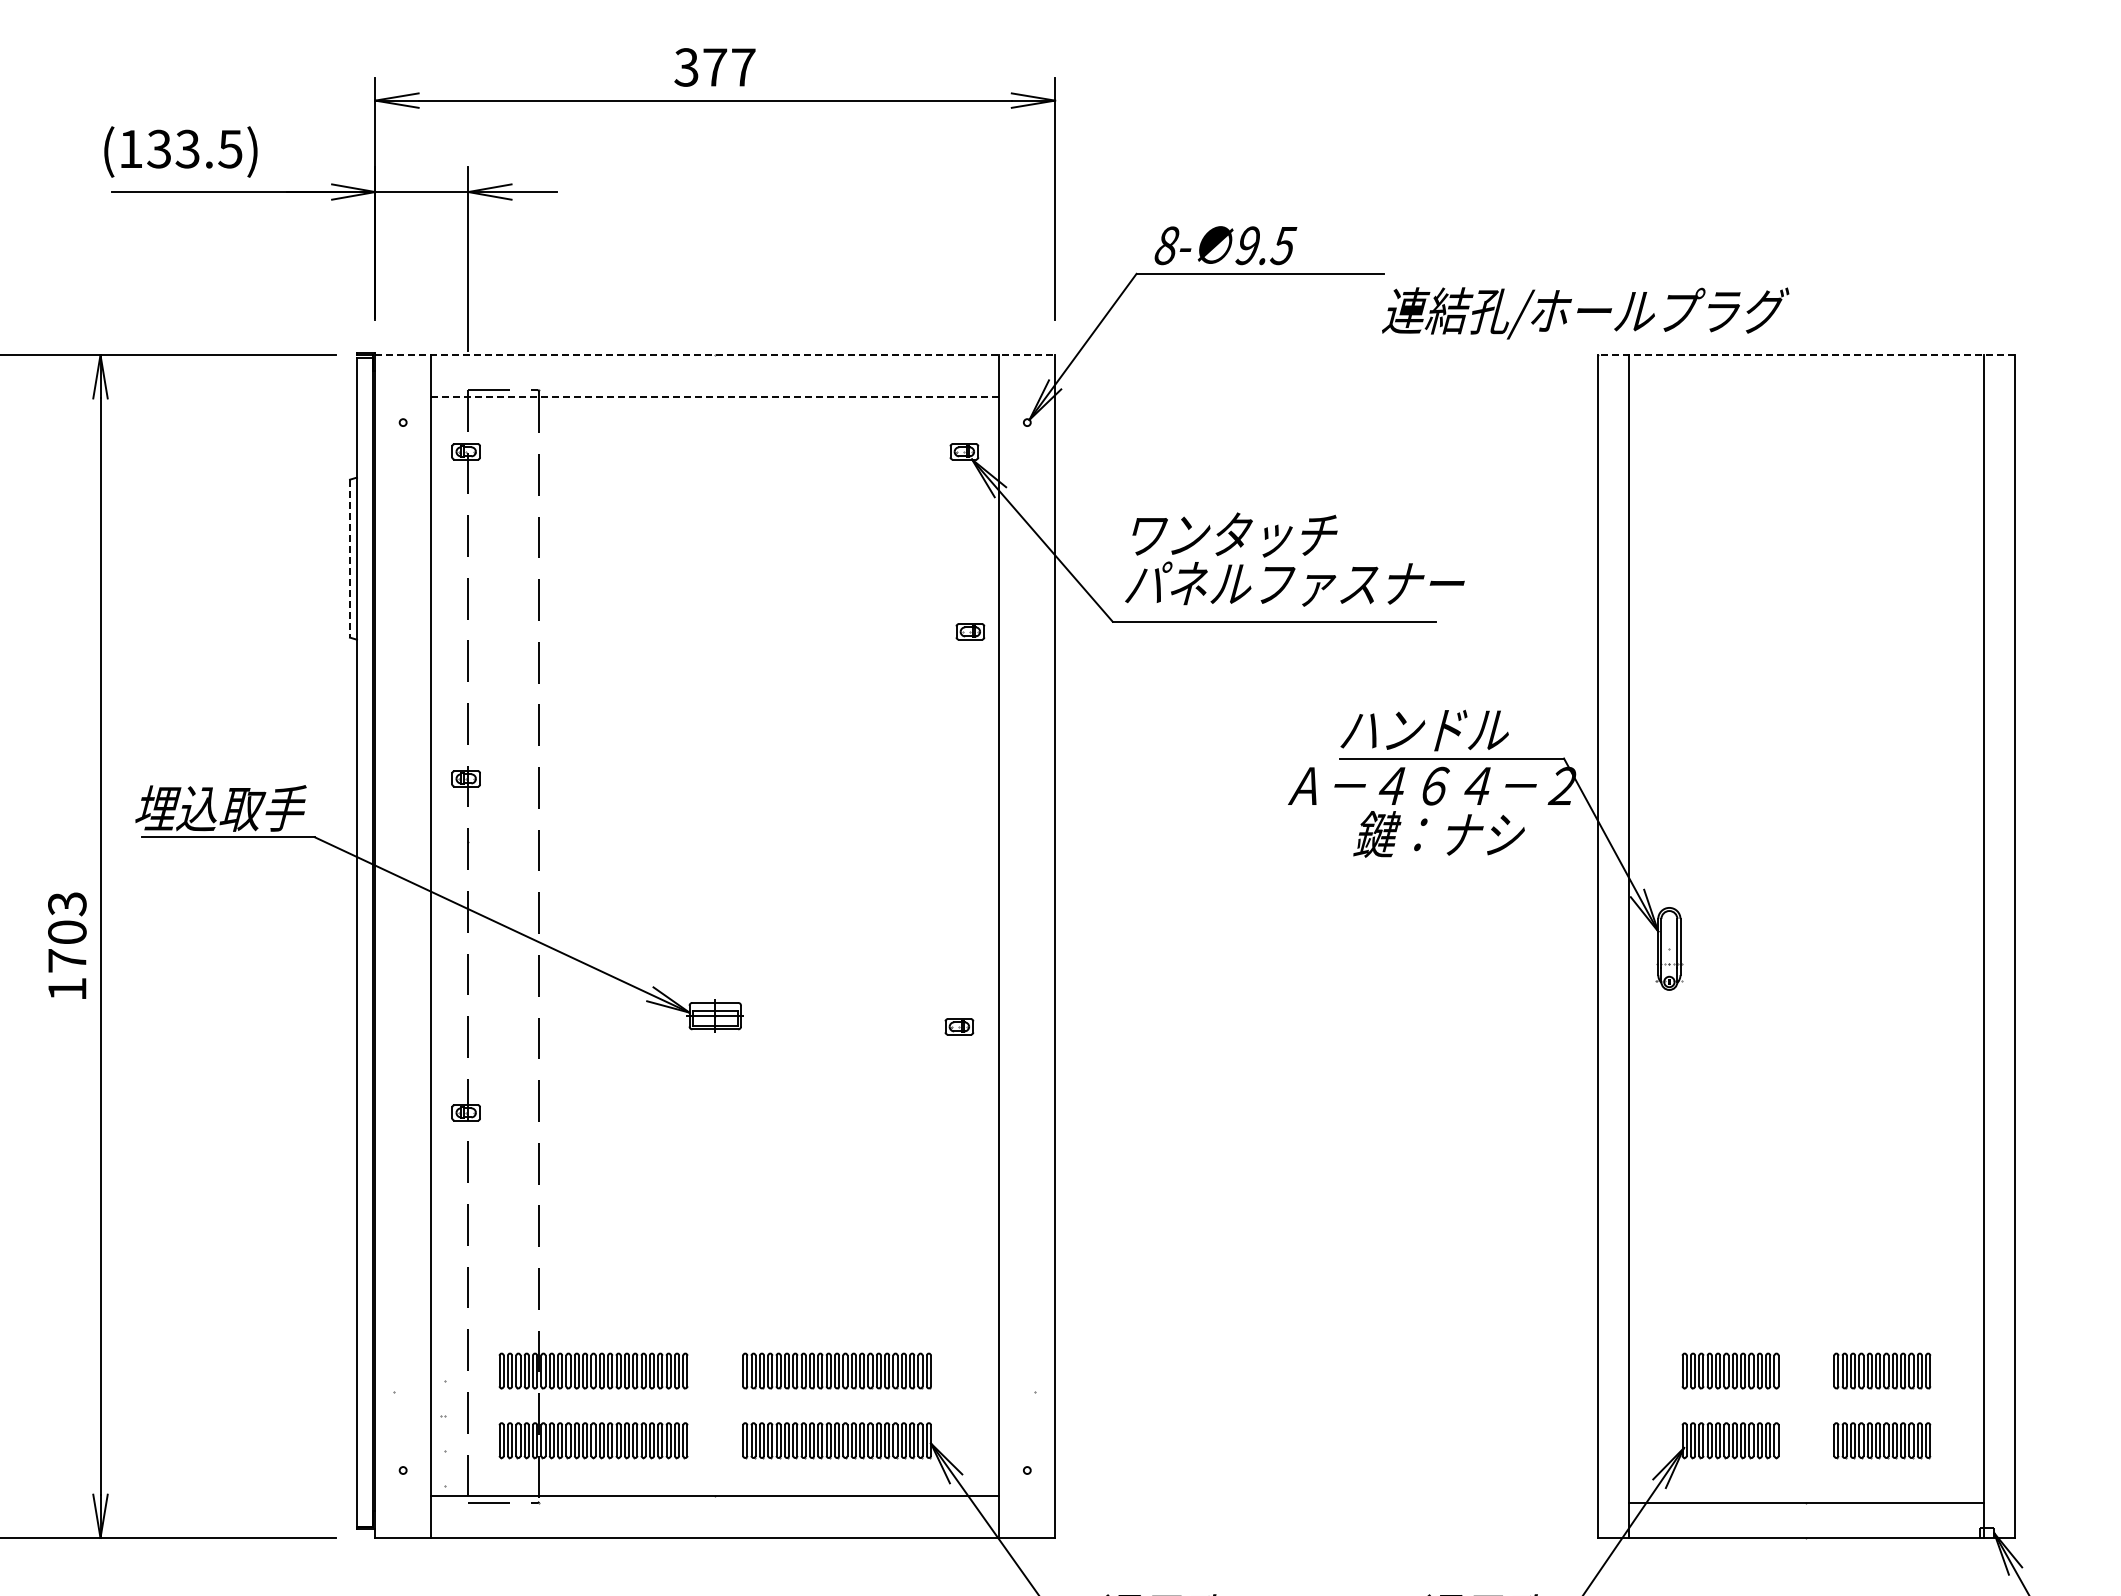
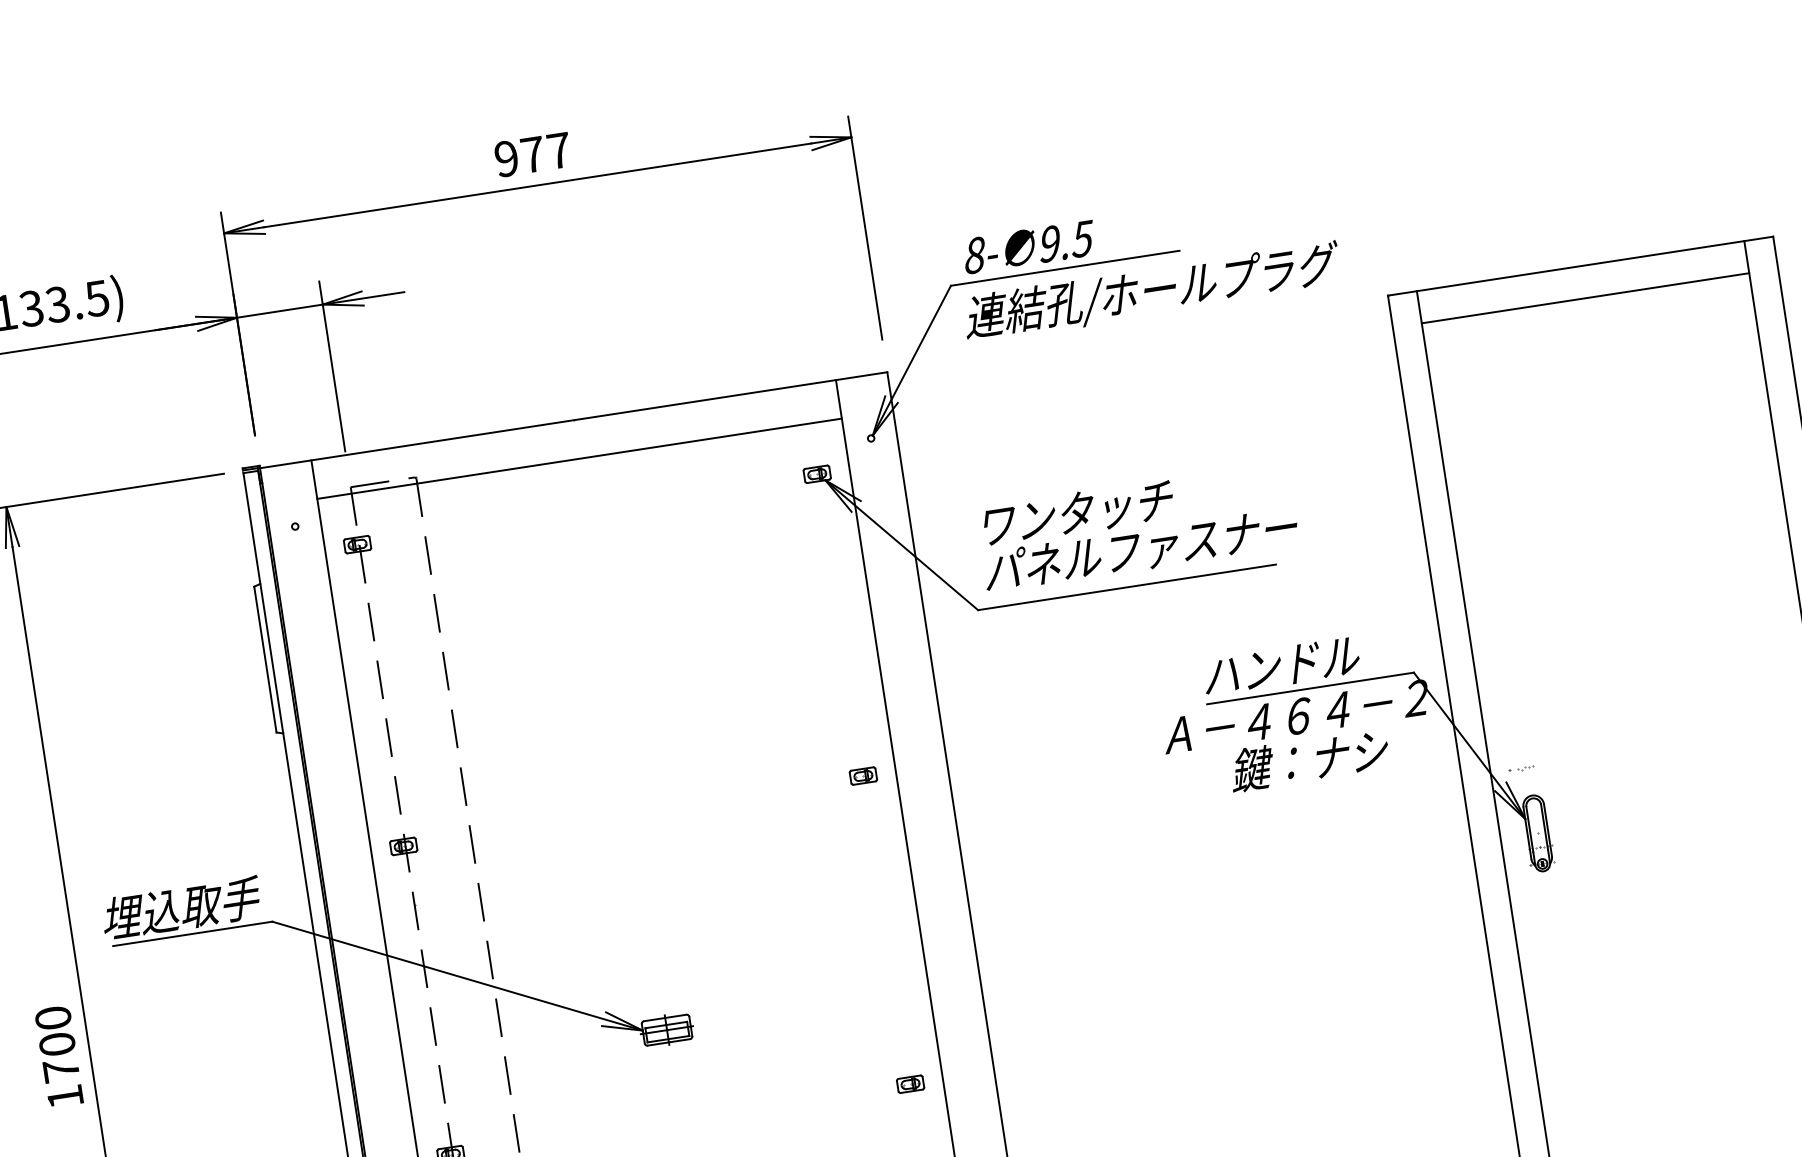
text: (686, 67) -> (506, 158), 377 -> 977
text: (1585, 313) -> (1152, 292), moved
line: (715, 355) -> (573, 420), dashed -> solid
line: (1806, 355) -> (1580, 266), dashed -> solid
line: (1806, 389) -> (1585, 297), added
line: (715, 396) -> (579, 458), dashed -> solid
line: (350, 558) -> (265, 659), dashed -> solid
part: (970, 631) -> (863, 775), moved
part: (1662, 878) -> (1521, 769), added
text: (67, 904) -> (53, 1018), 1703 -> 1700
part: (959, 1026) -> (910, 1083), moved

